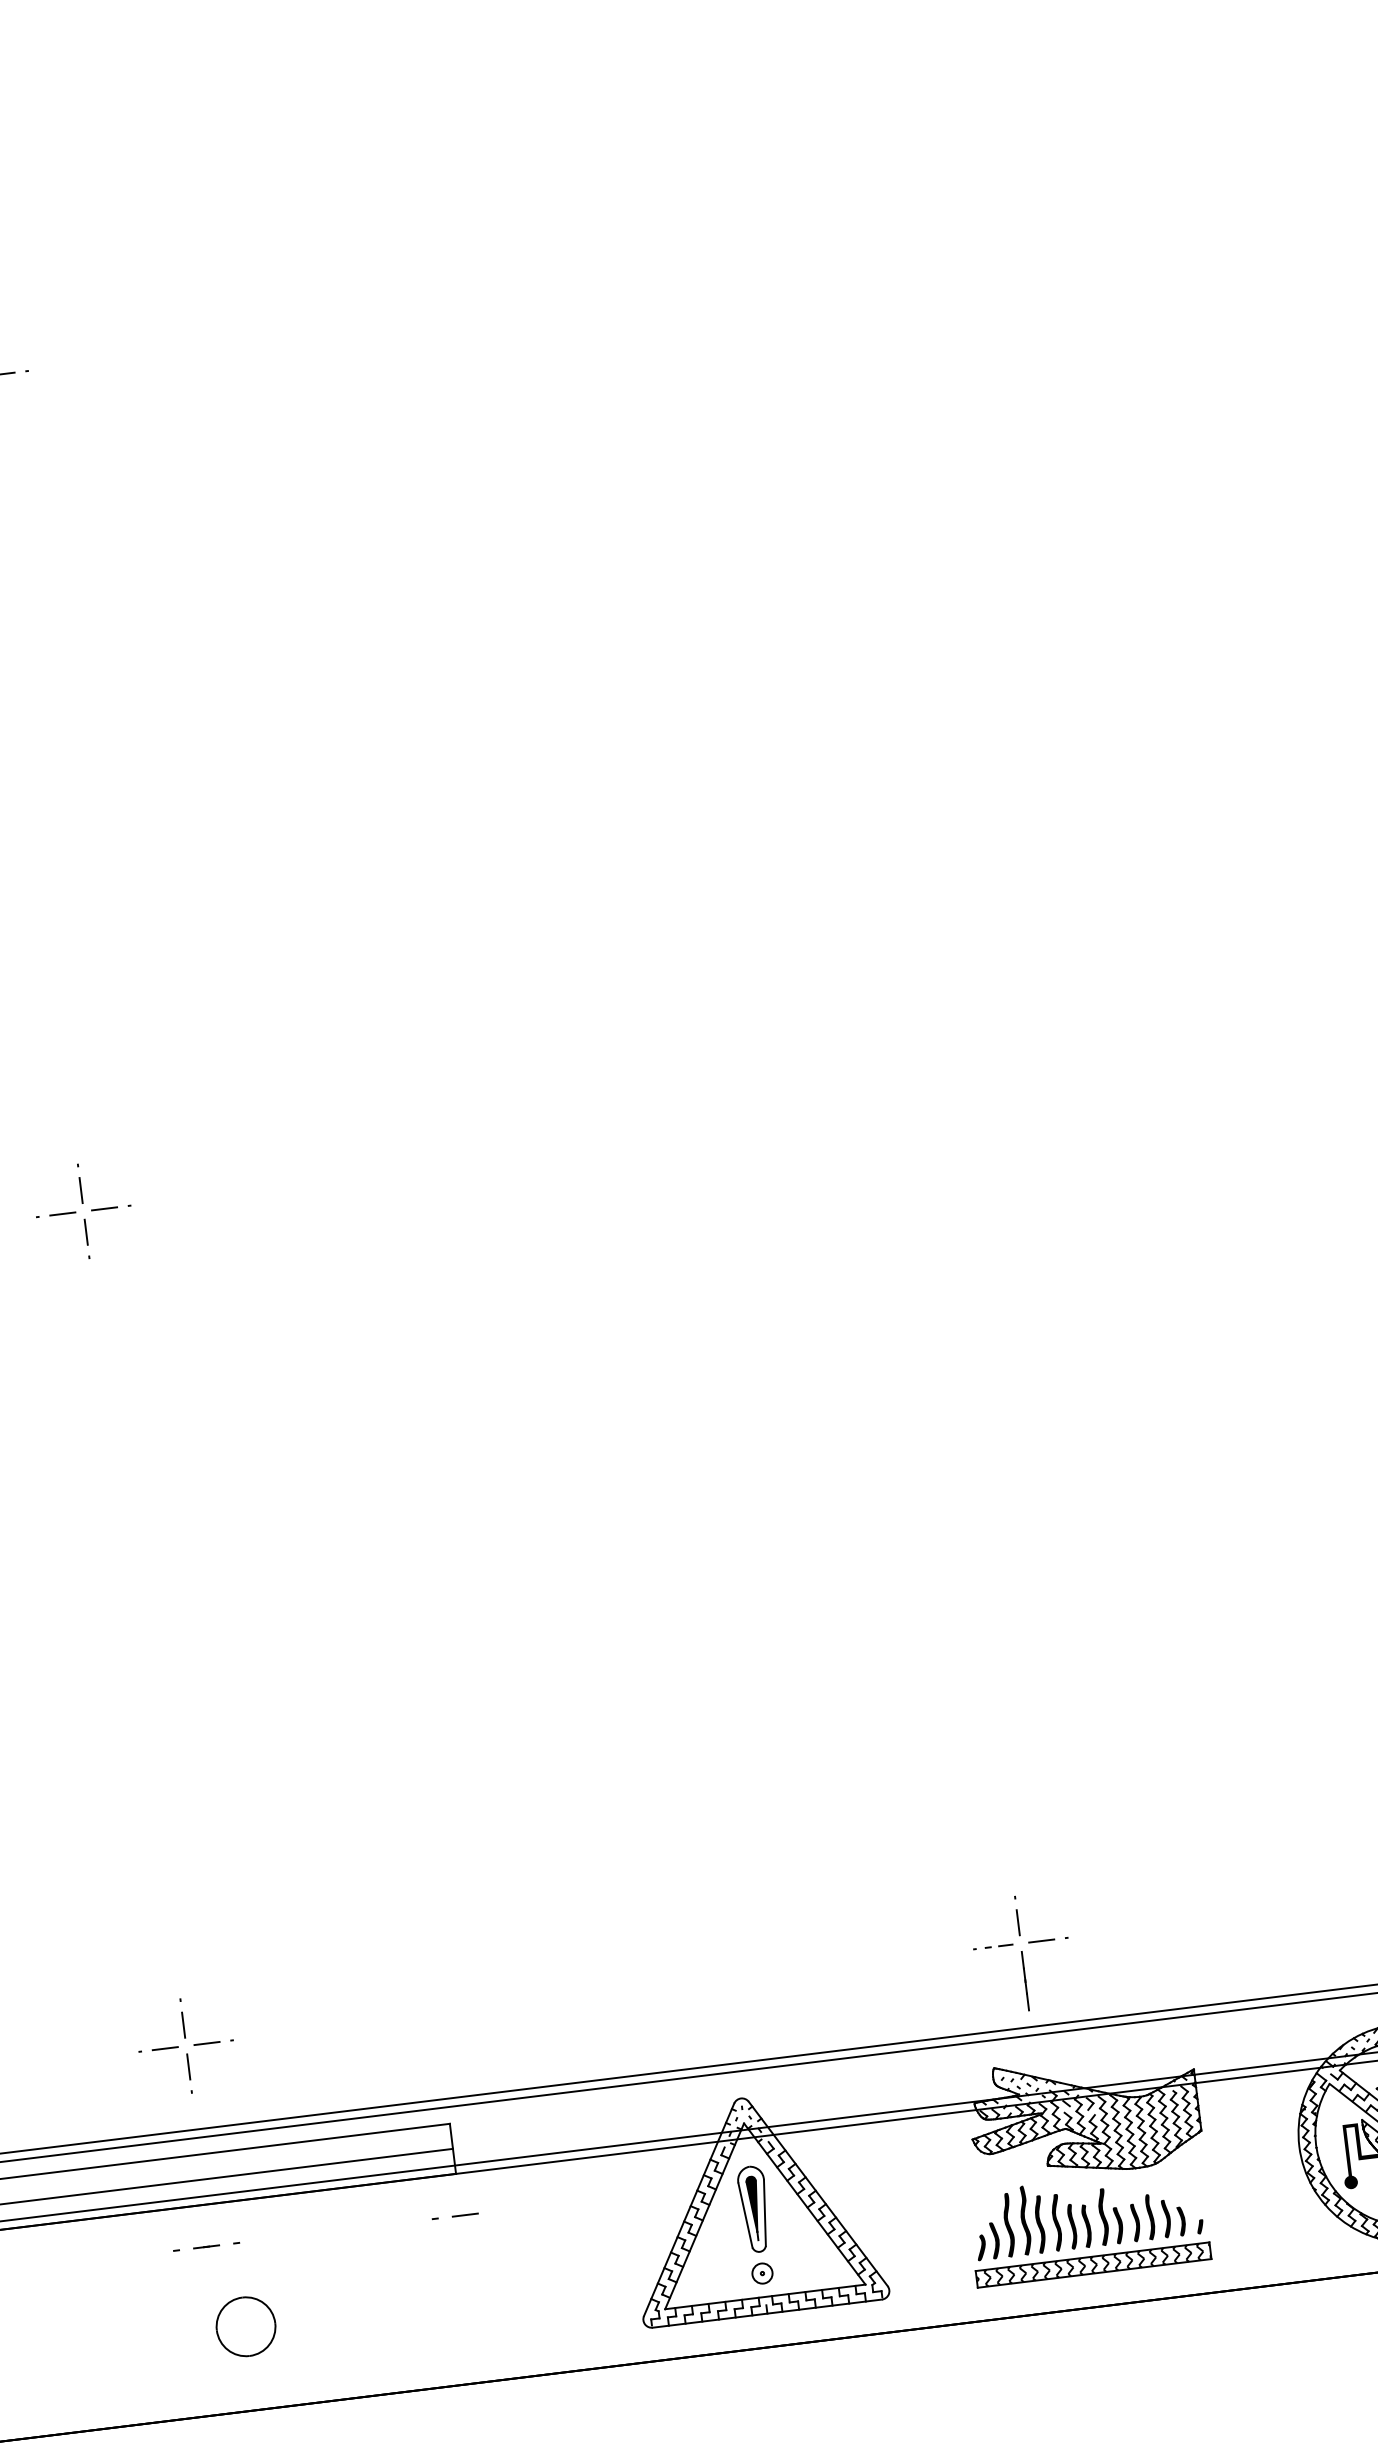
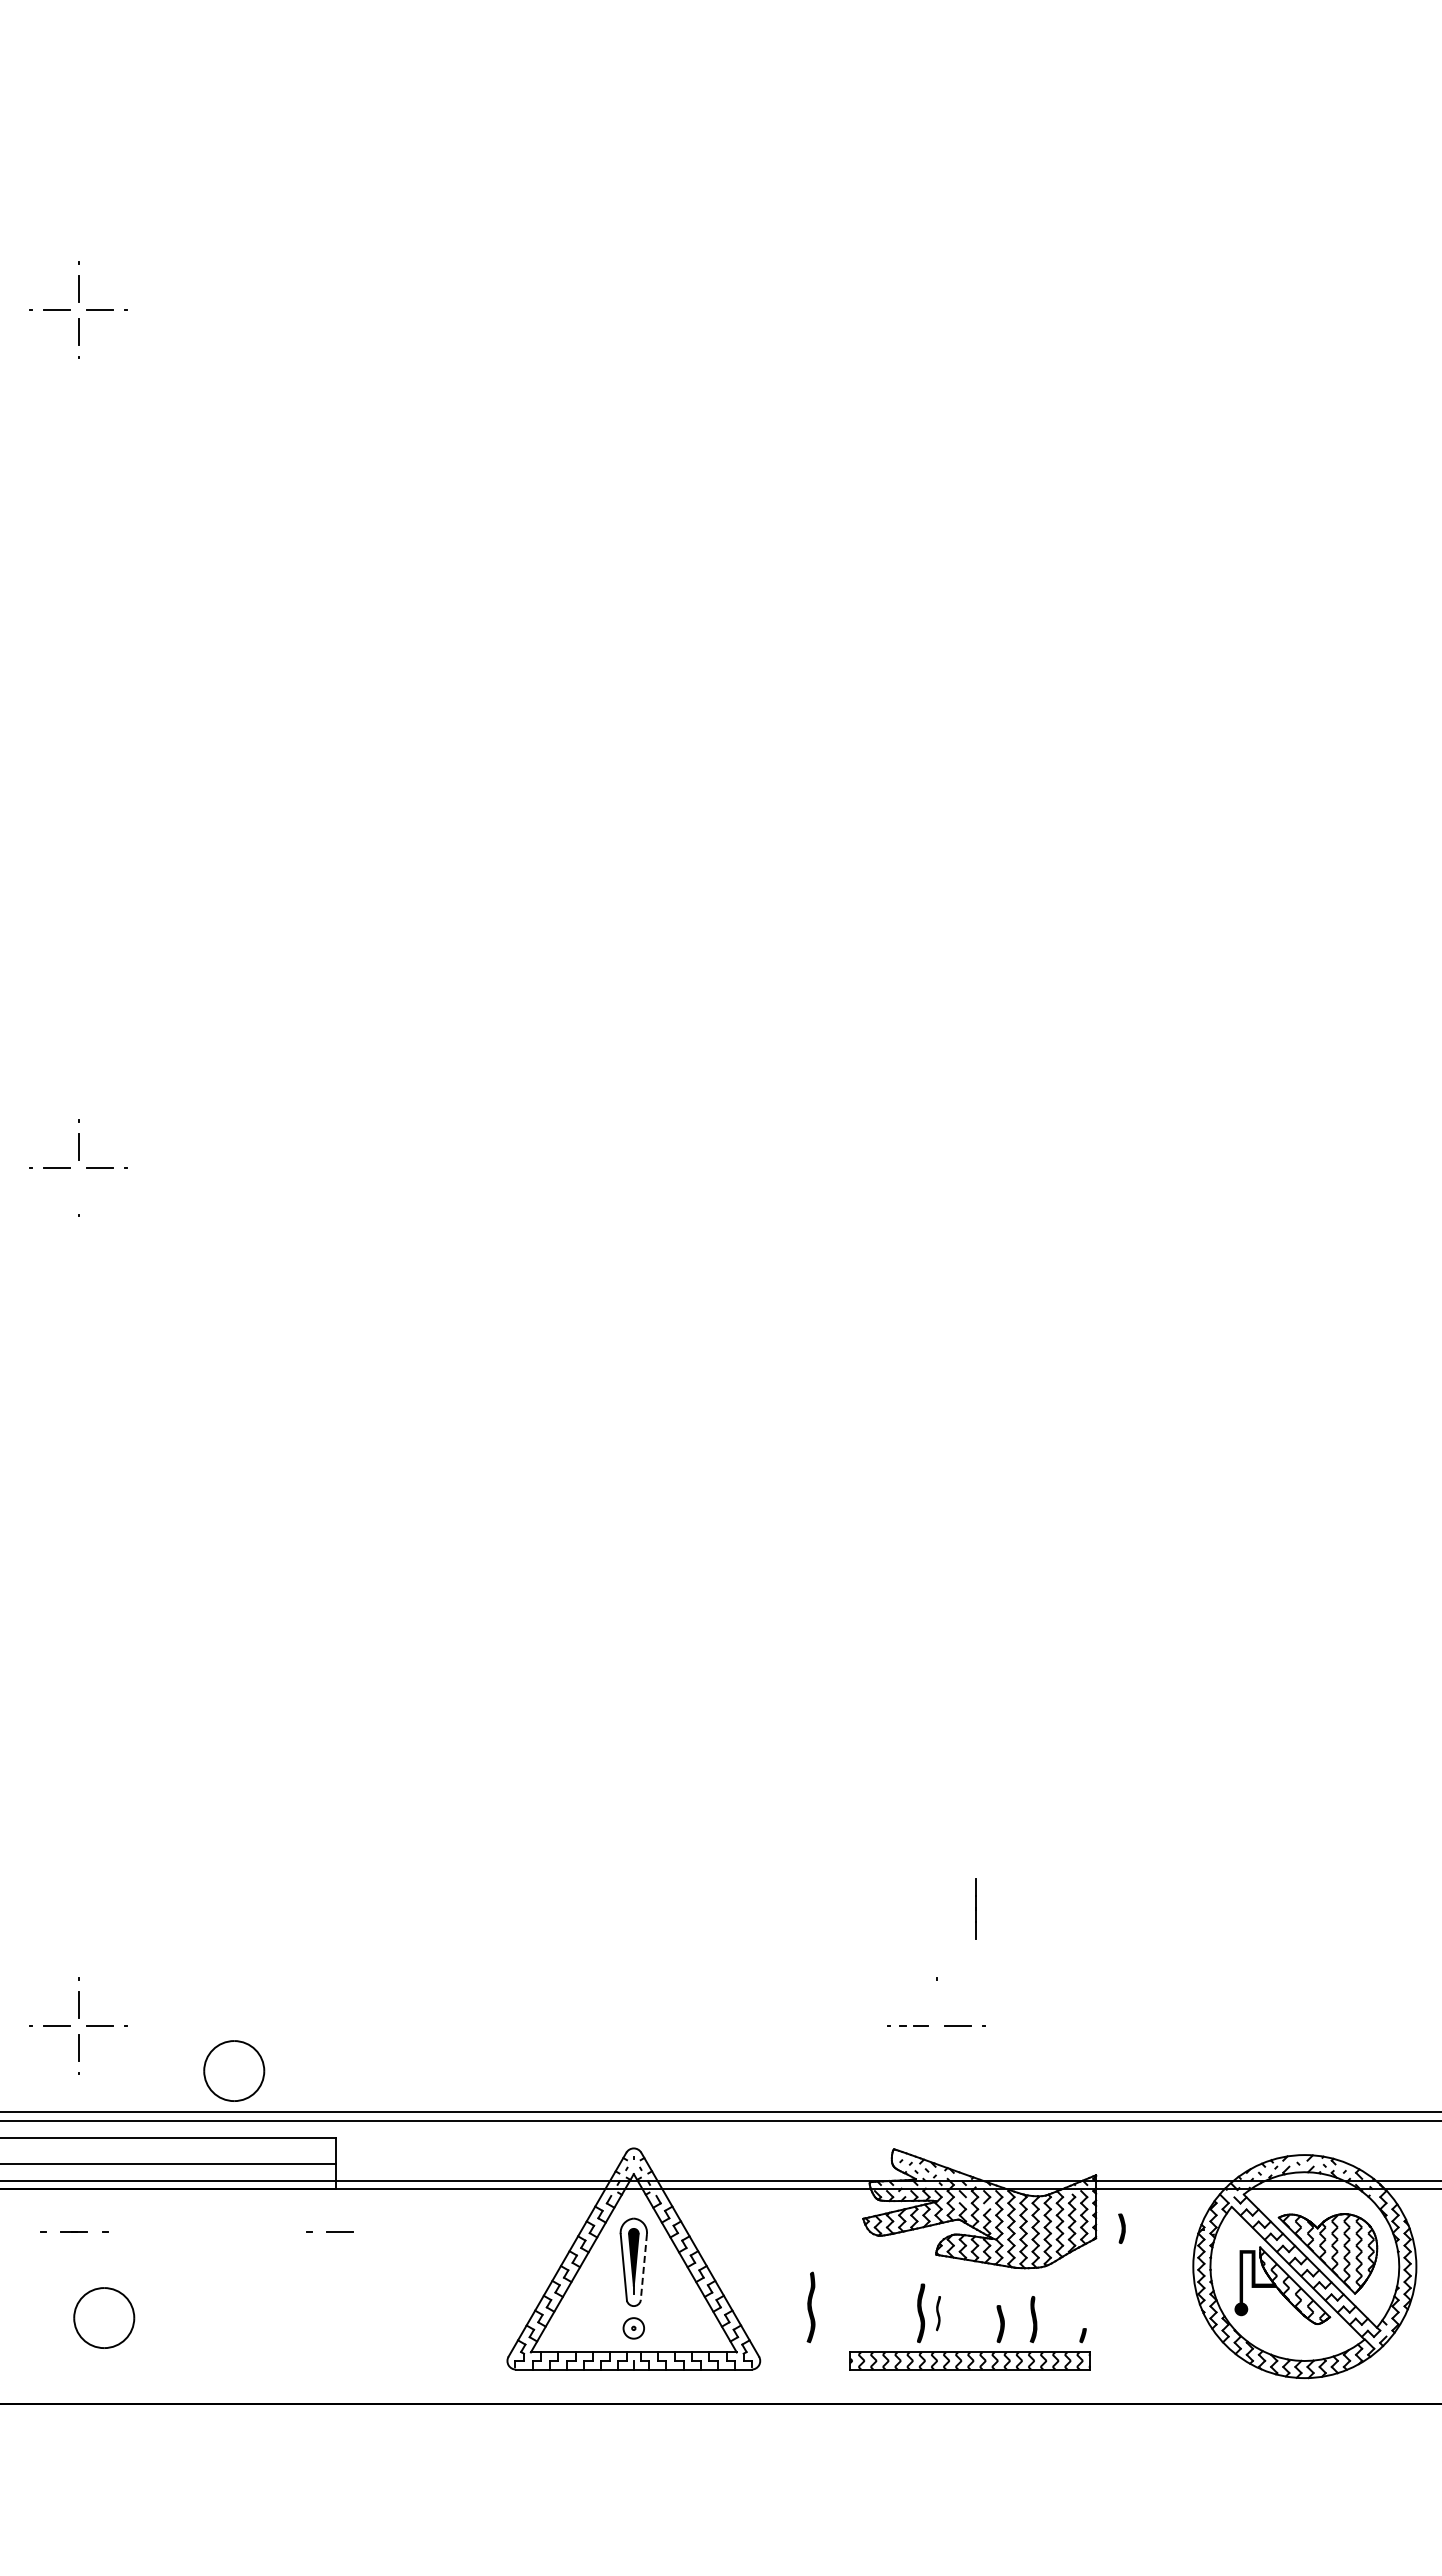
line: (86, 1231) -> (78, 1189), removed
line: (1018, 1922) -> (936, 2004), removed
line: (1025, 1980) -> (975, 1908), moved
part: (343, 2070) -> (234, 2070), added
line: (764, 2213) -> (643, 2267), solid -> dashed
fill: (1102, 2217) -> (985, 2313), removed
fill: (1166, 2219) -> (1049, 2323), removed
part: (1024, 2220) -> (810, 2307), moved
part: (1181, 2221) -> (1121, 2228), moved
part: (1057, 2222) -> (938, 2313), size x0.6
fill: (1136, 2222) -> (1018, 2323), removed
fill: (1008, 2225) -> (888, 2310), removed
fill: (1087, 2225) -> (968, 2320), removed
fill: (1072, 2226) -> (953, 2319), removed
fill: (995, 2241) -> (873, 2324), removed
fill: (981, 2246) -> (858, 2328), removed

